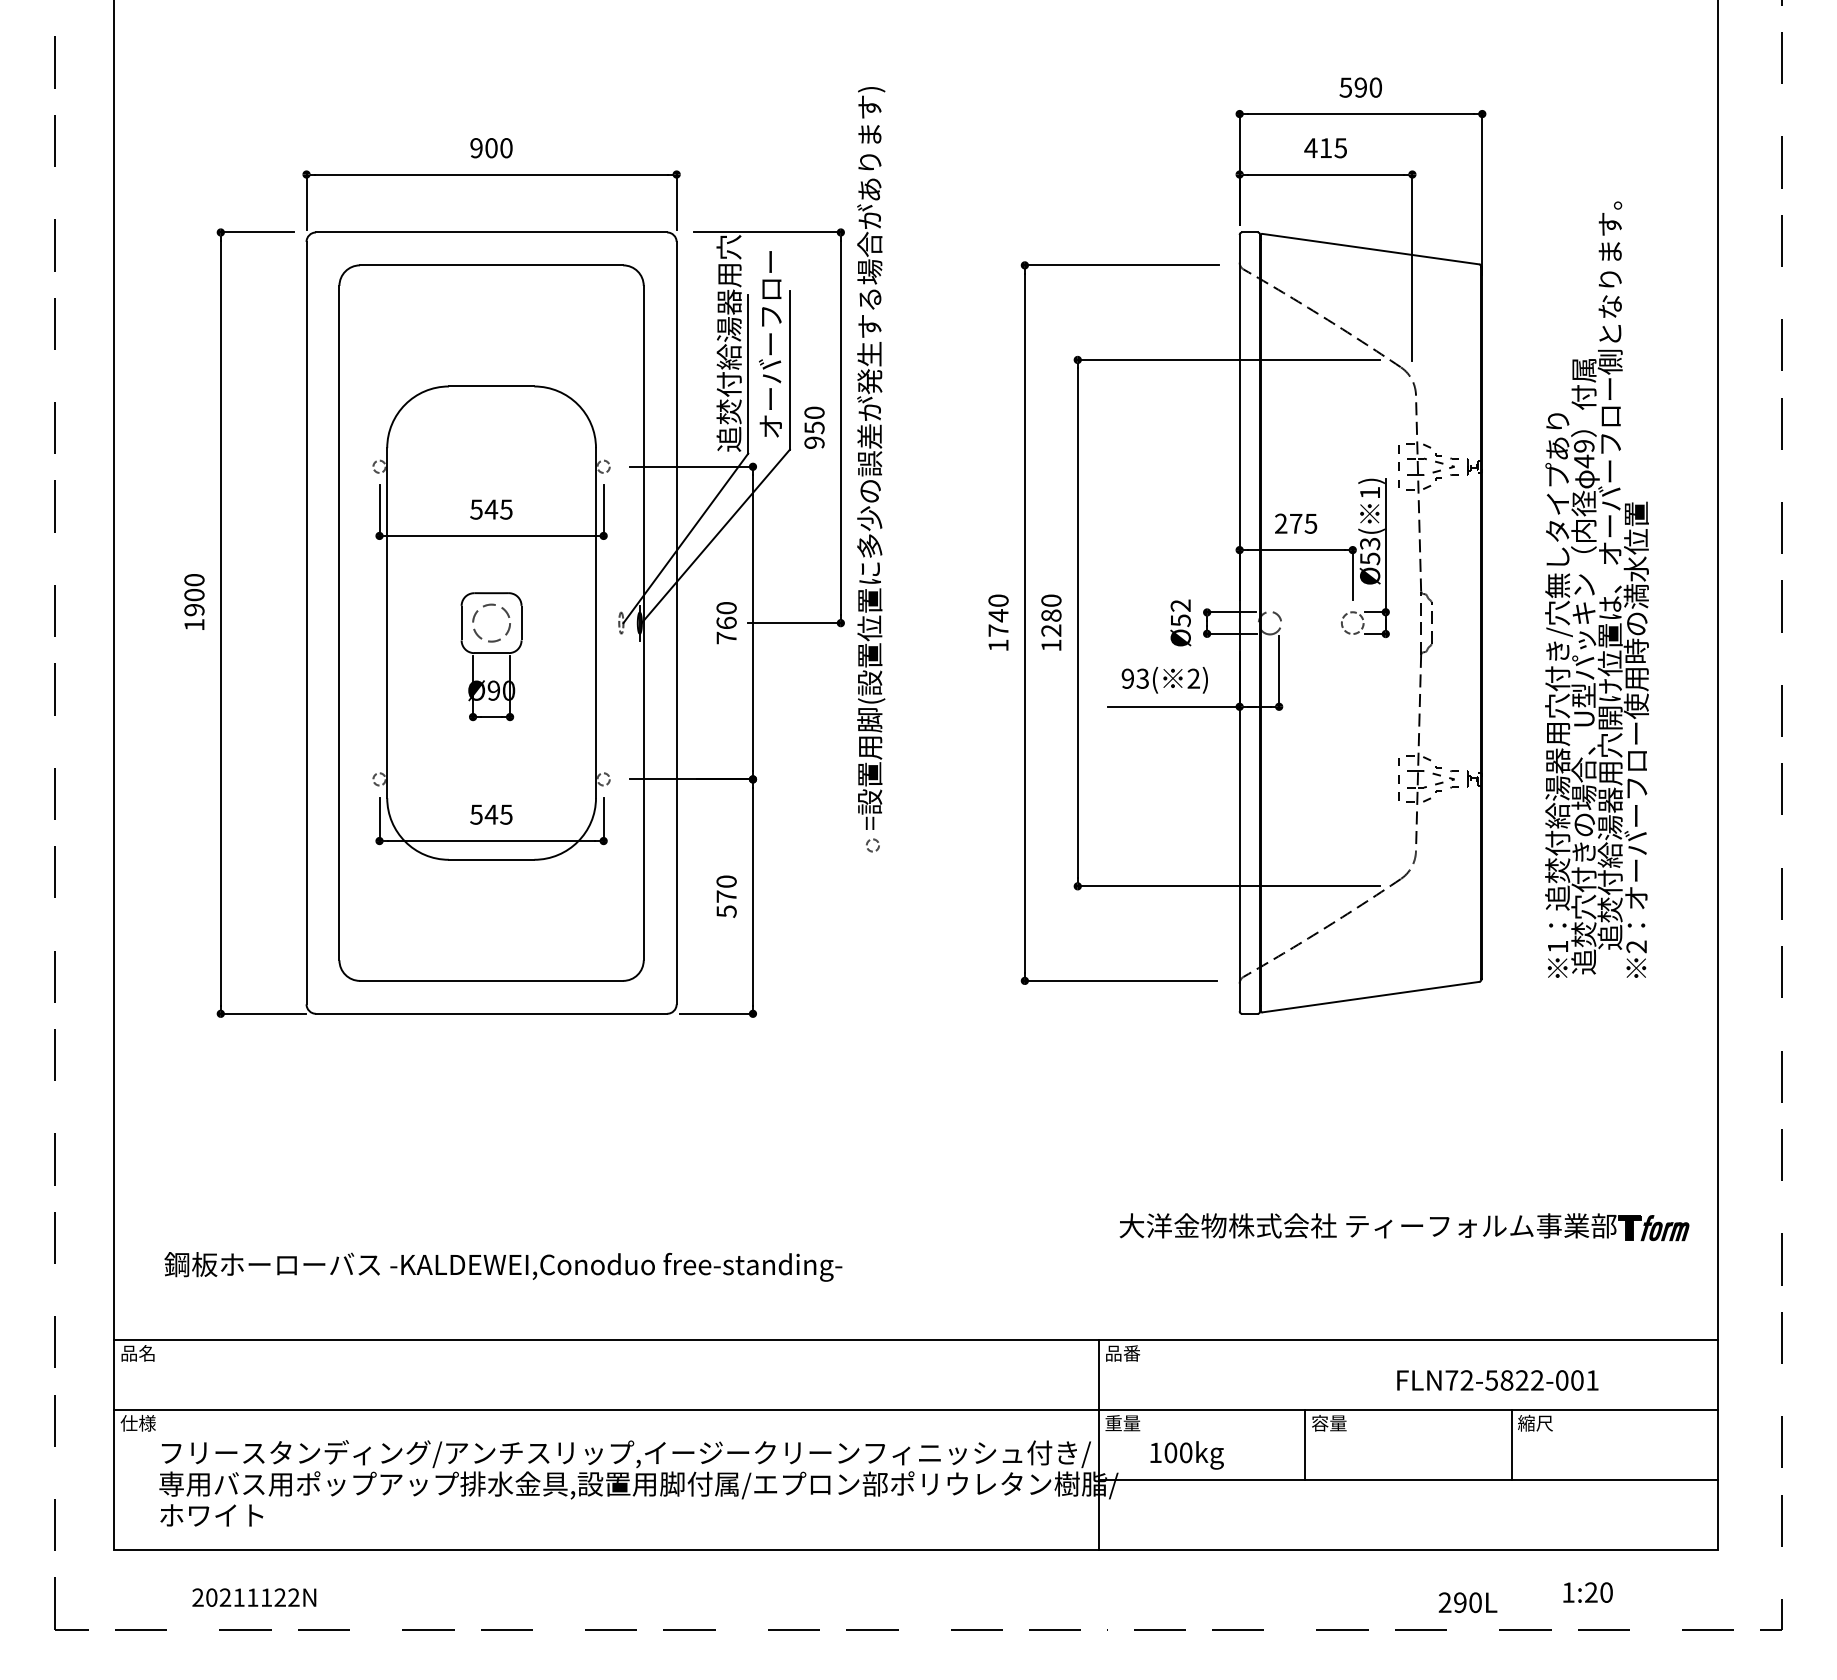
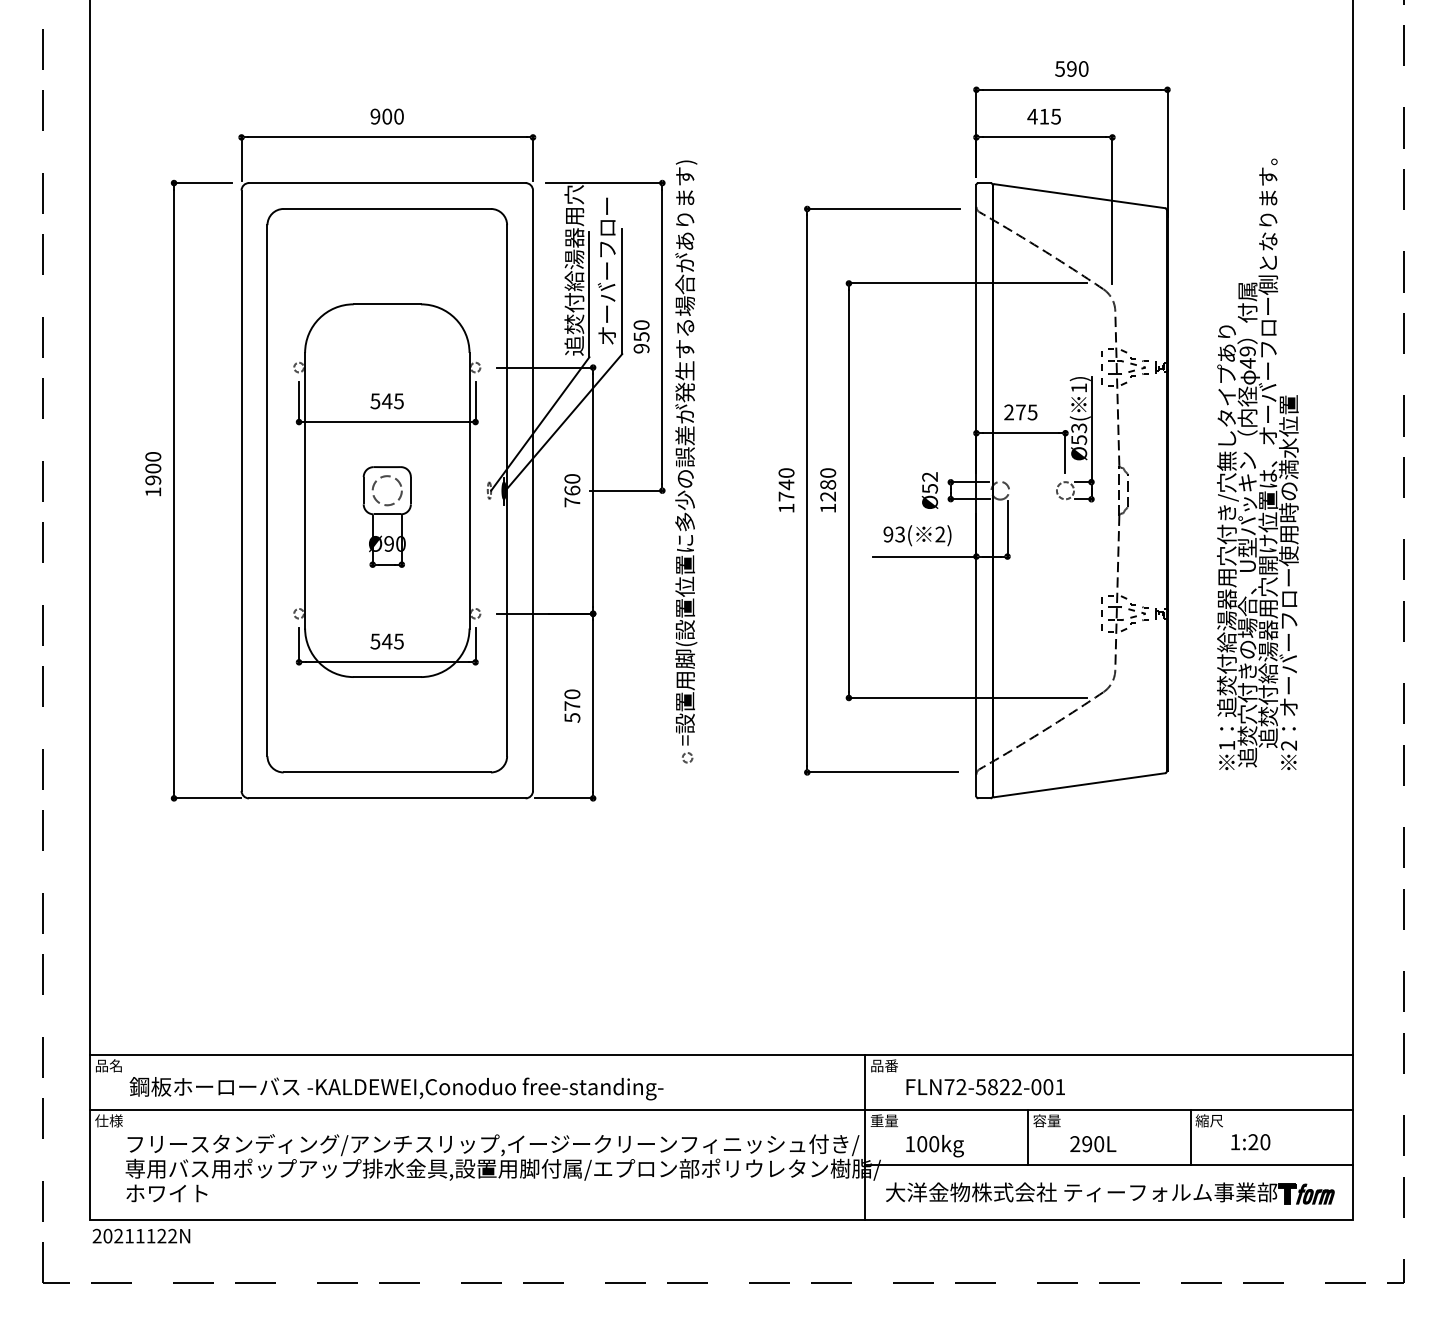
part: (871, 469) -> (686, 461), moved
part: (1404, 1227) -> (1110, 1193), moved
text: (503, 1266) -> (396, 1088), moved
text: (1497, 1380) -> (985, 1087), moved
text: (1587, 1592) -> (1250, 1142), moved
text: (254, 1596) -> (141, 1235), moved
text: (1468, 1603) -> (1093, 1144), moved

